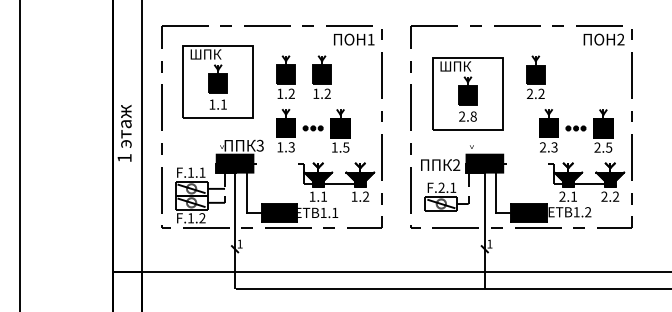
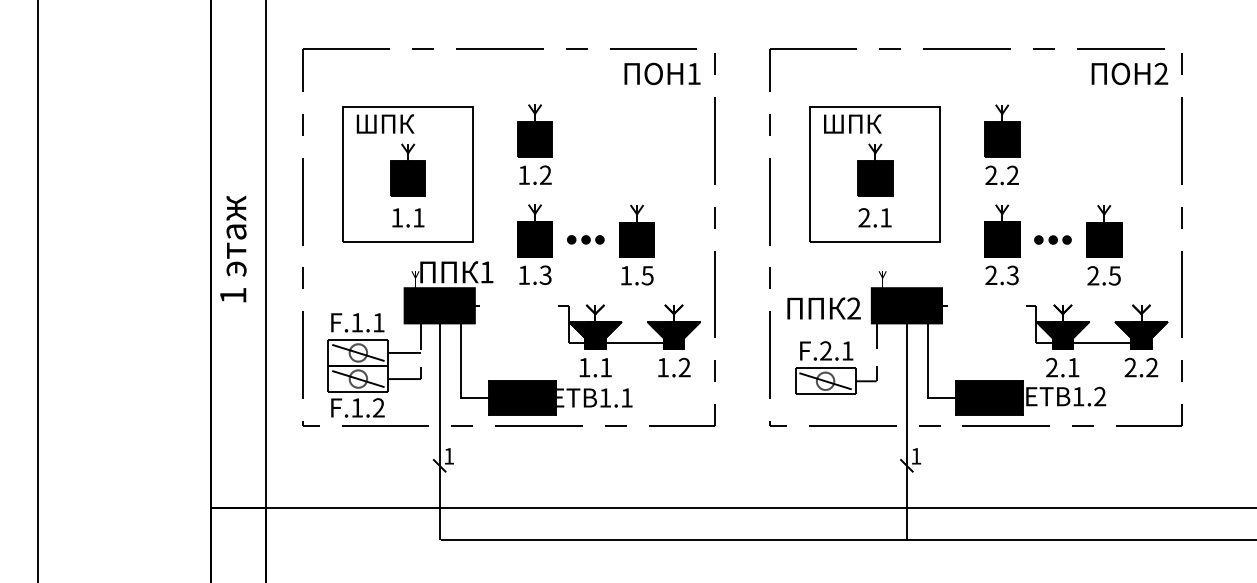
part: (321, 76) -> (601, 142), removed
part: (217, 81) -> (406, 174), moved
text: (473, 116) -> (885, 217), 2.8 -> 2.1
part: (576, 130) -> (1053, 243), moved
text: (259, 145) -> (485, 271), 3 -> 1

